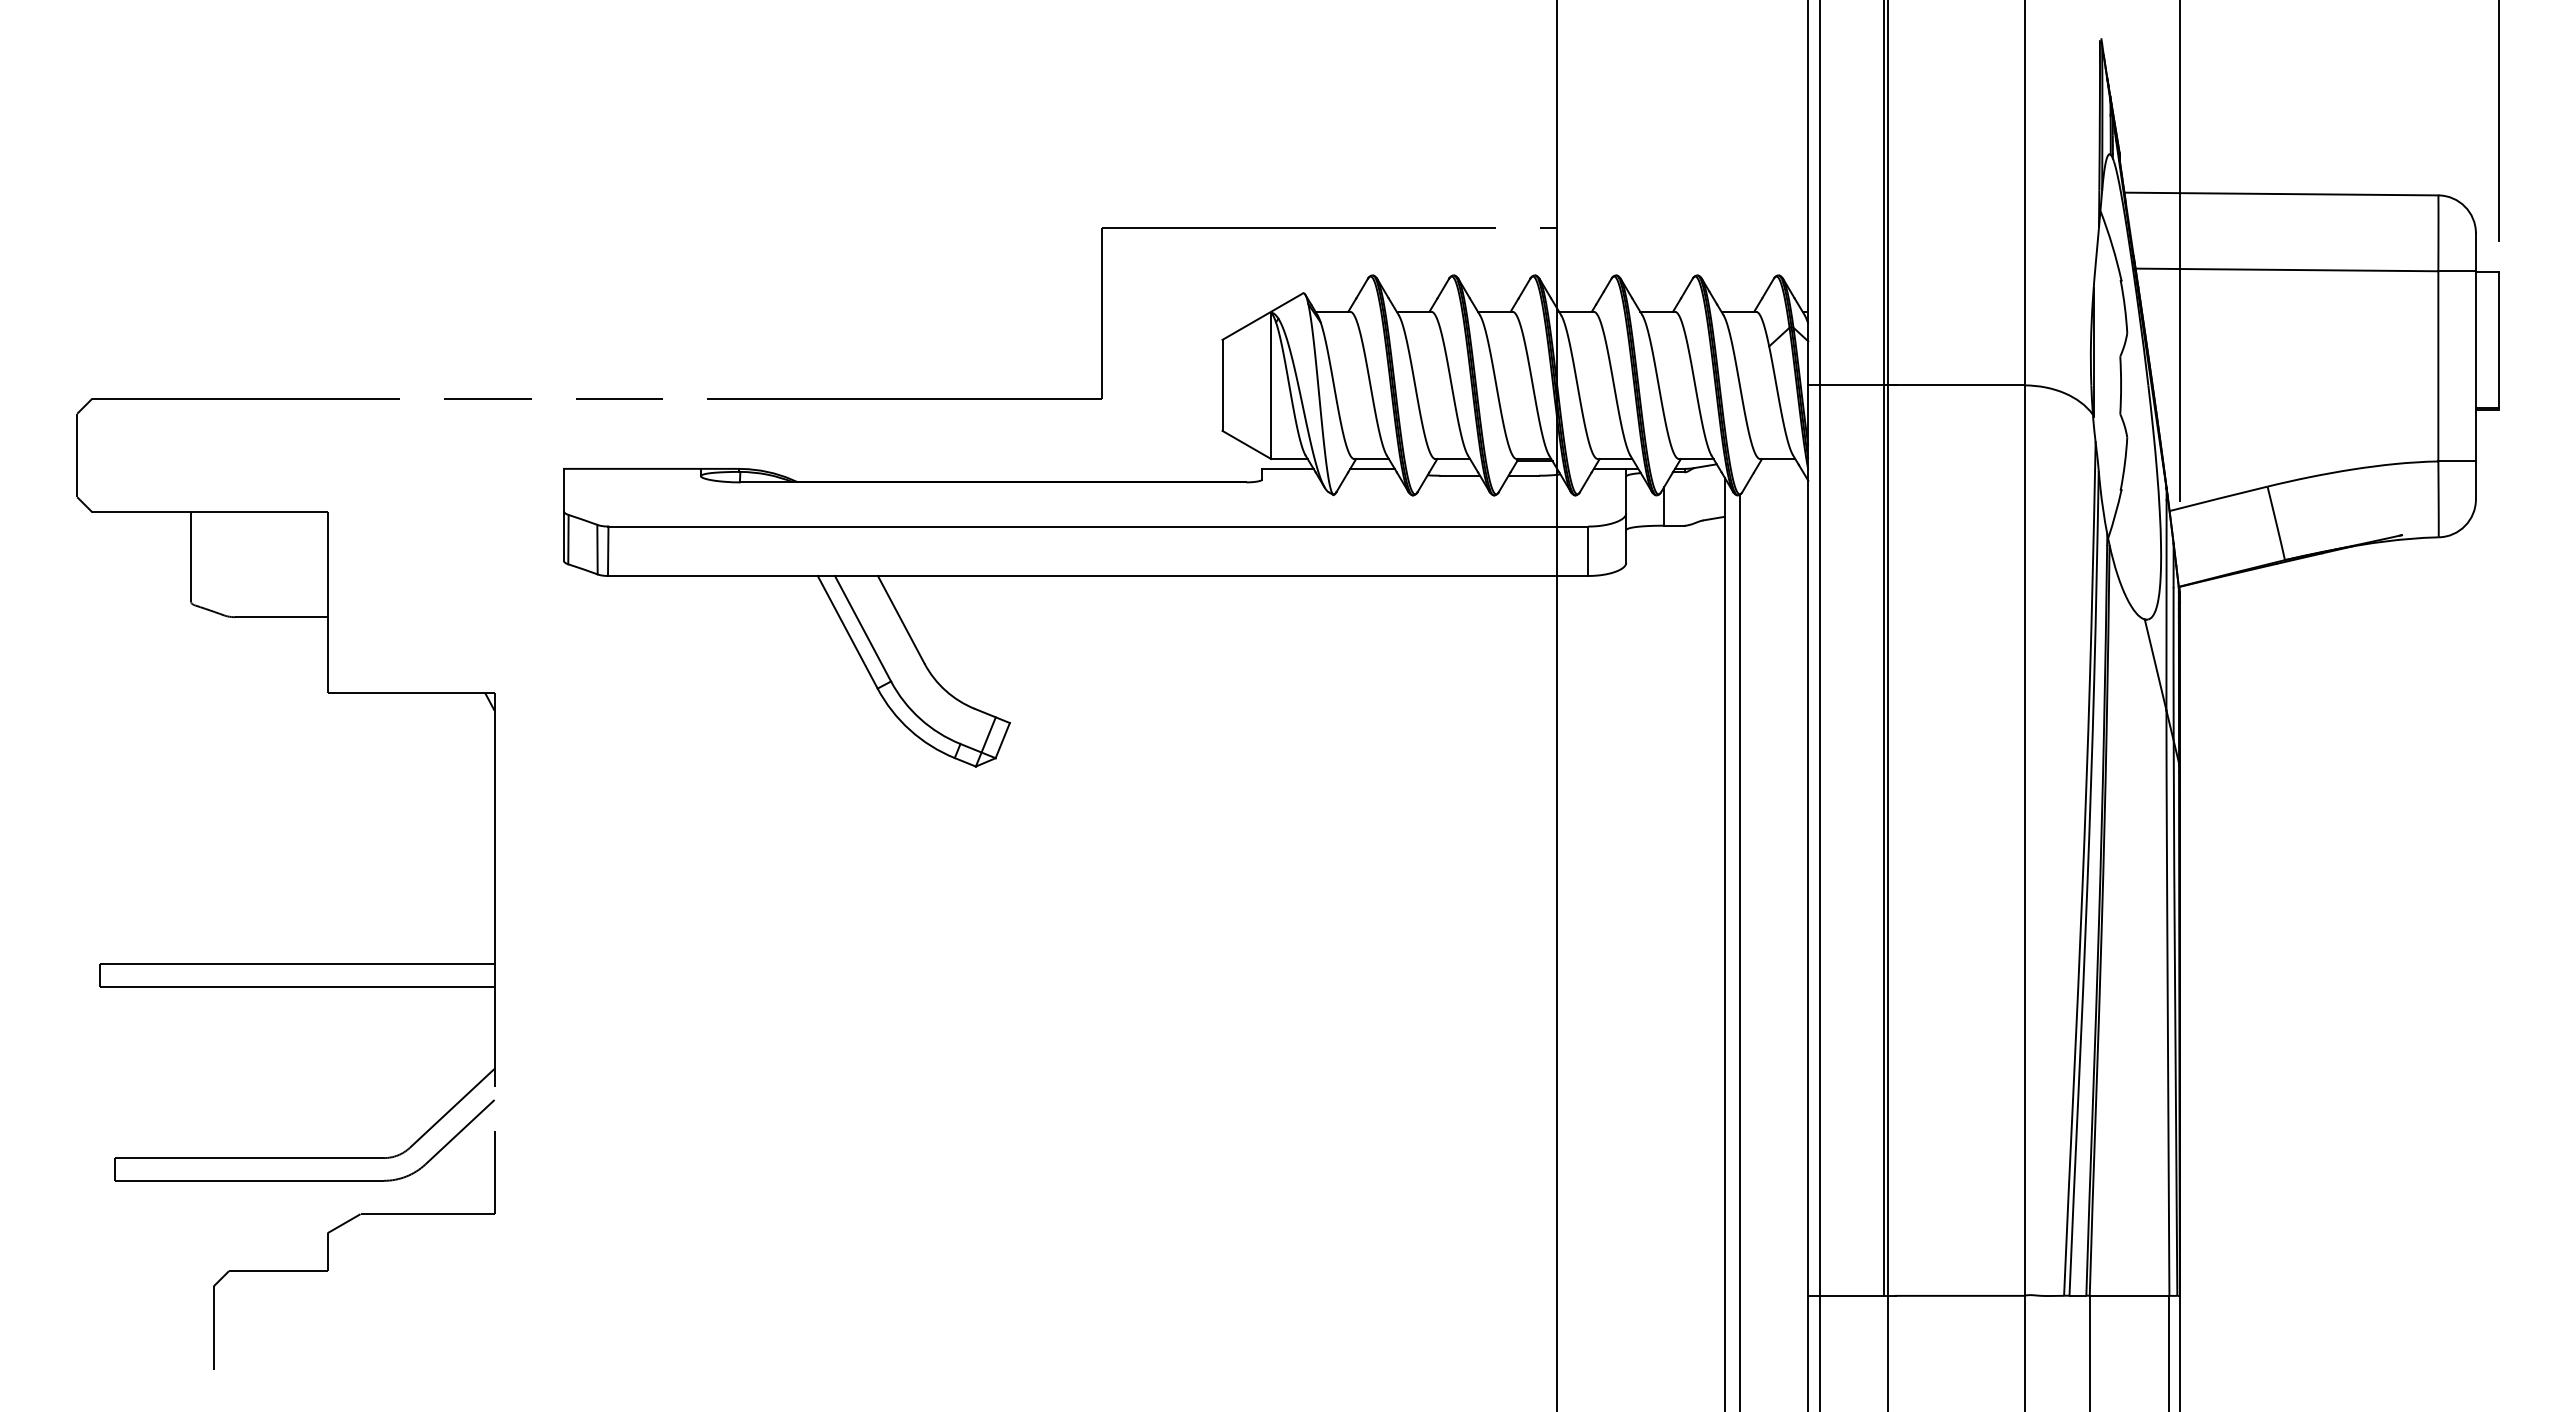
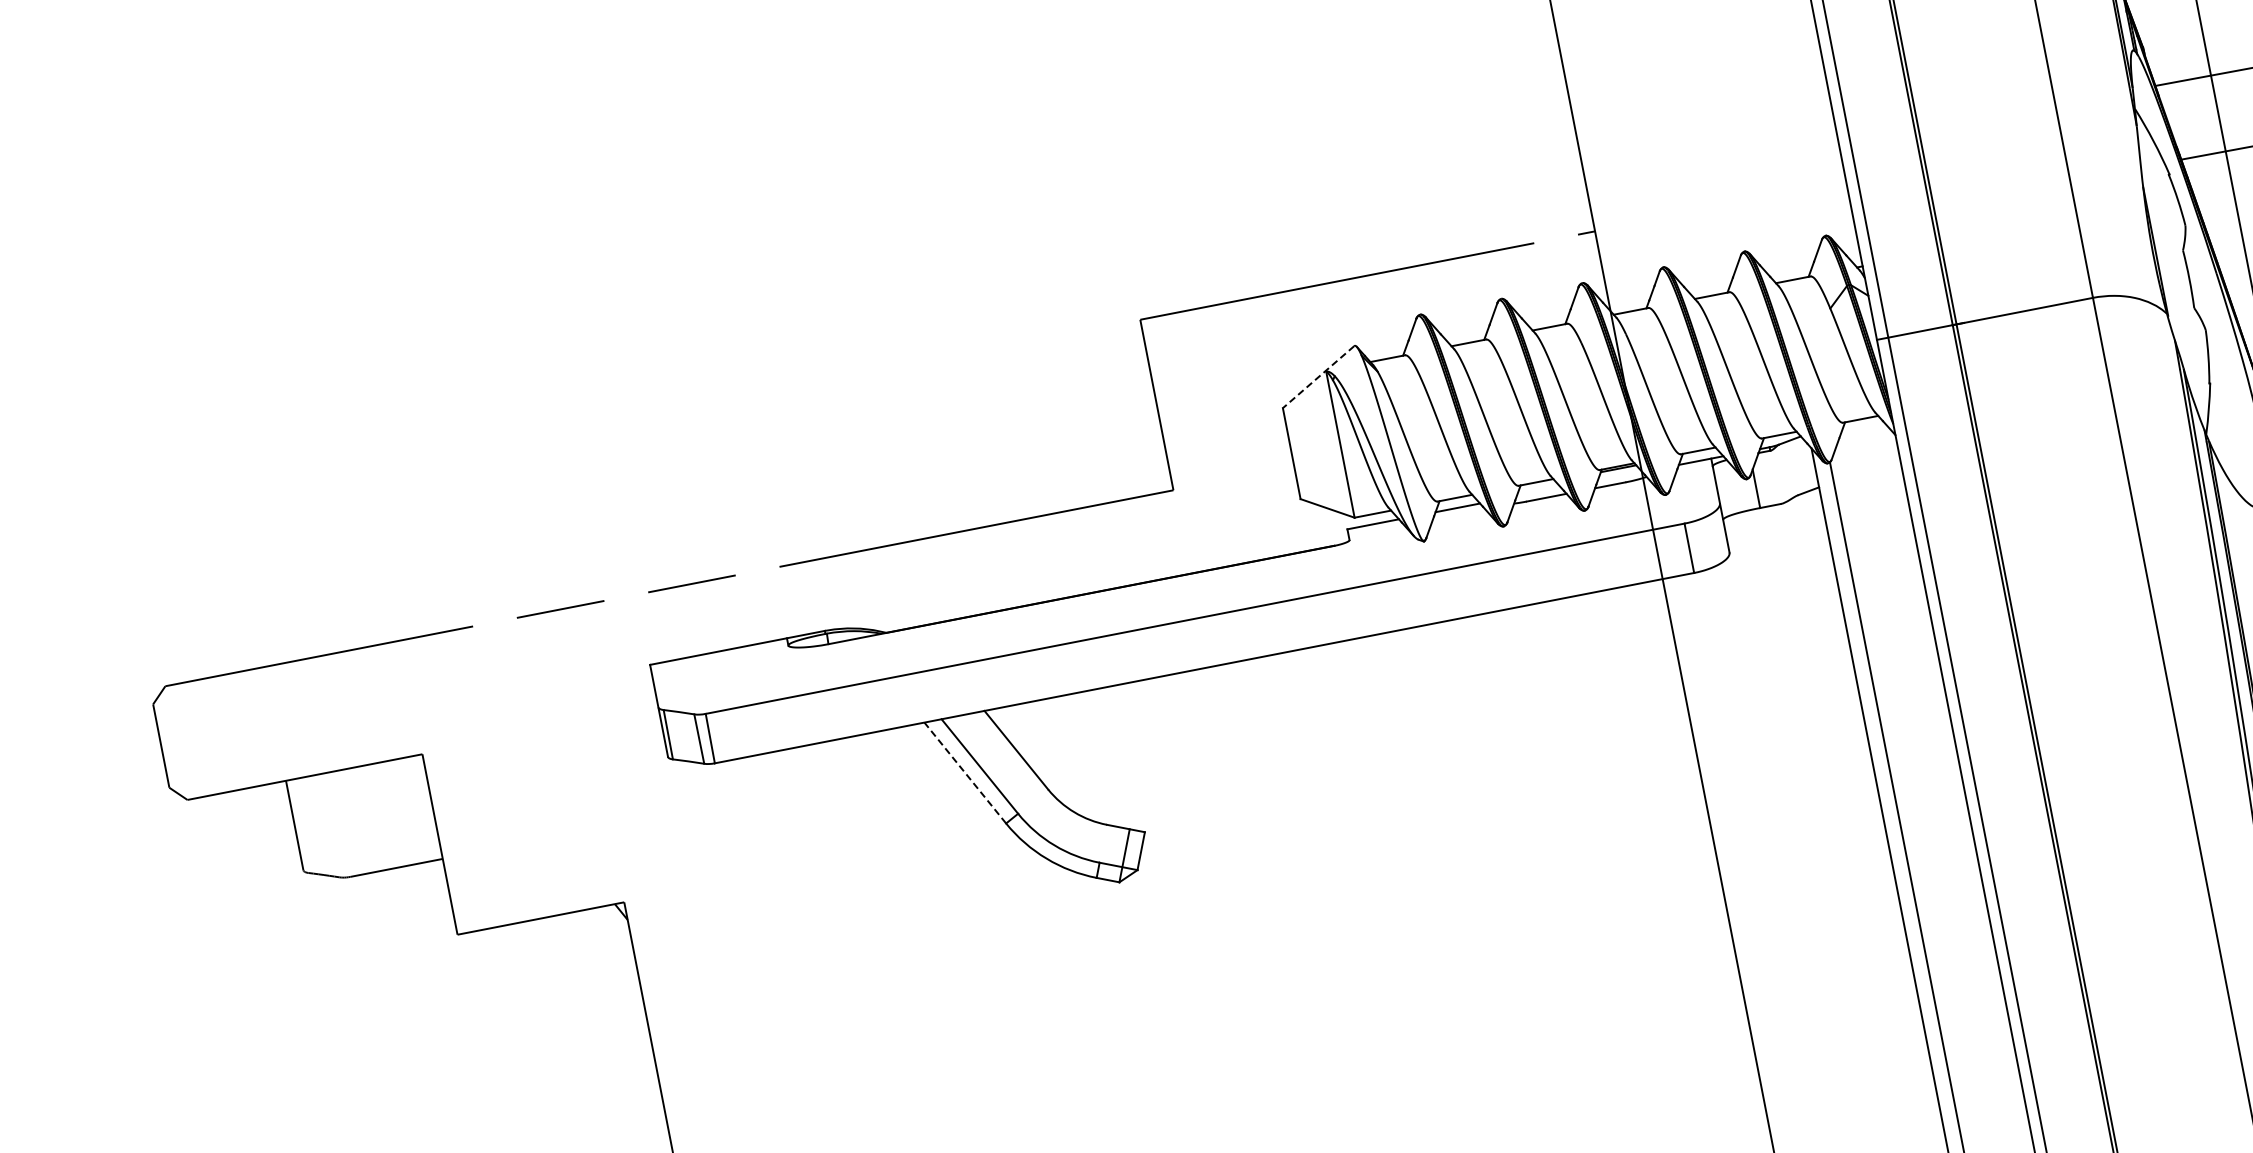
line: (1262, 316) -> (1318, 377), solid -> dashed
line: (847, 632) -> (965, 773), solid -> dashed

